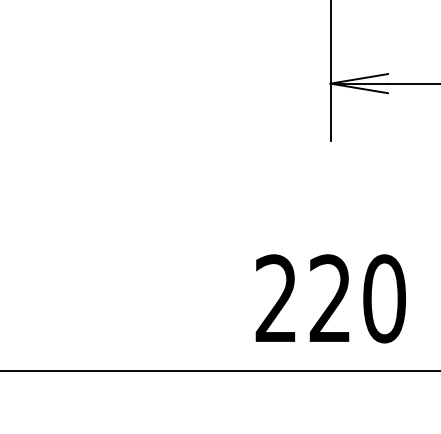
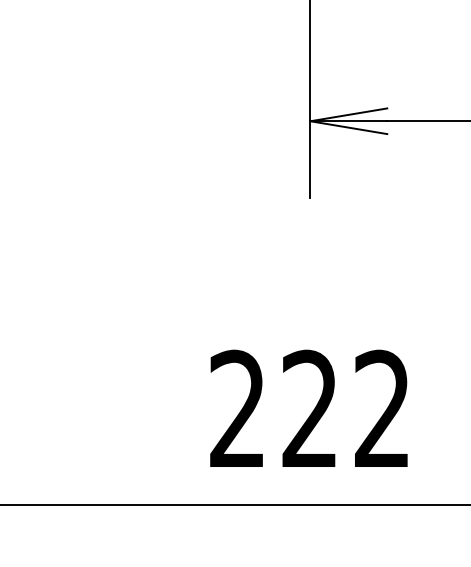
text: (384, 298) -> (382, 408), 220 -> 222

